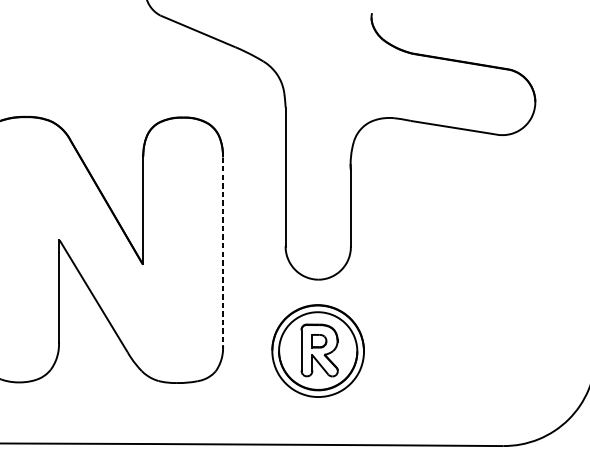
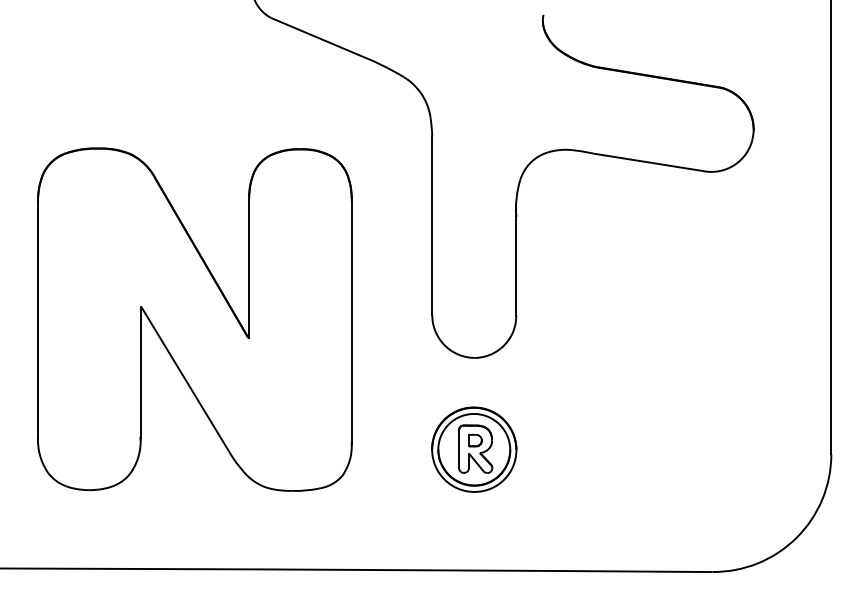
line: (222, 252) -> (351, 322), dashed -> solid
part: (318, 350) -> (474, 449), size x0.71

